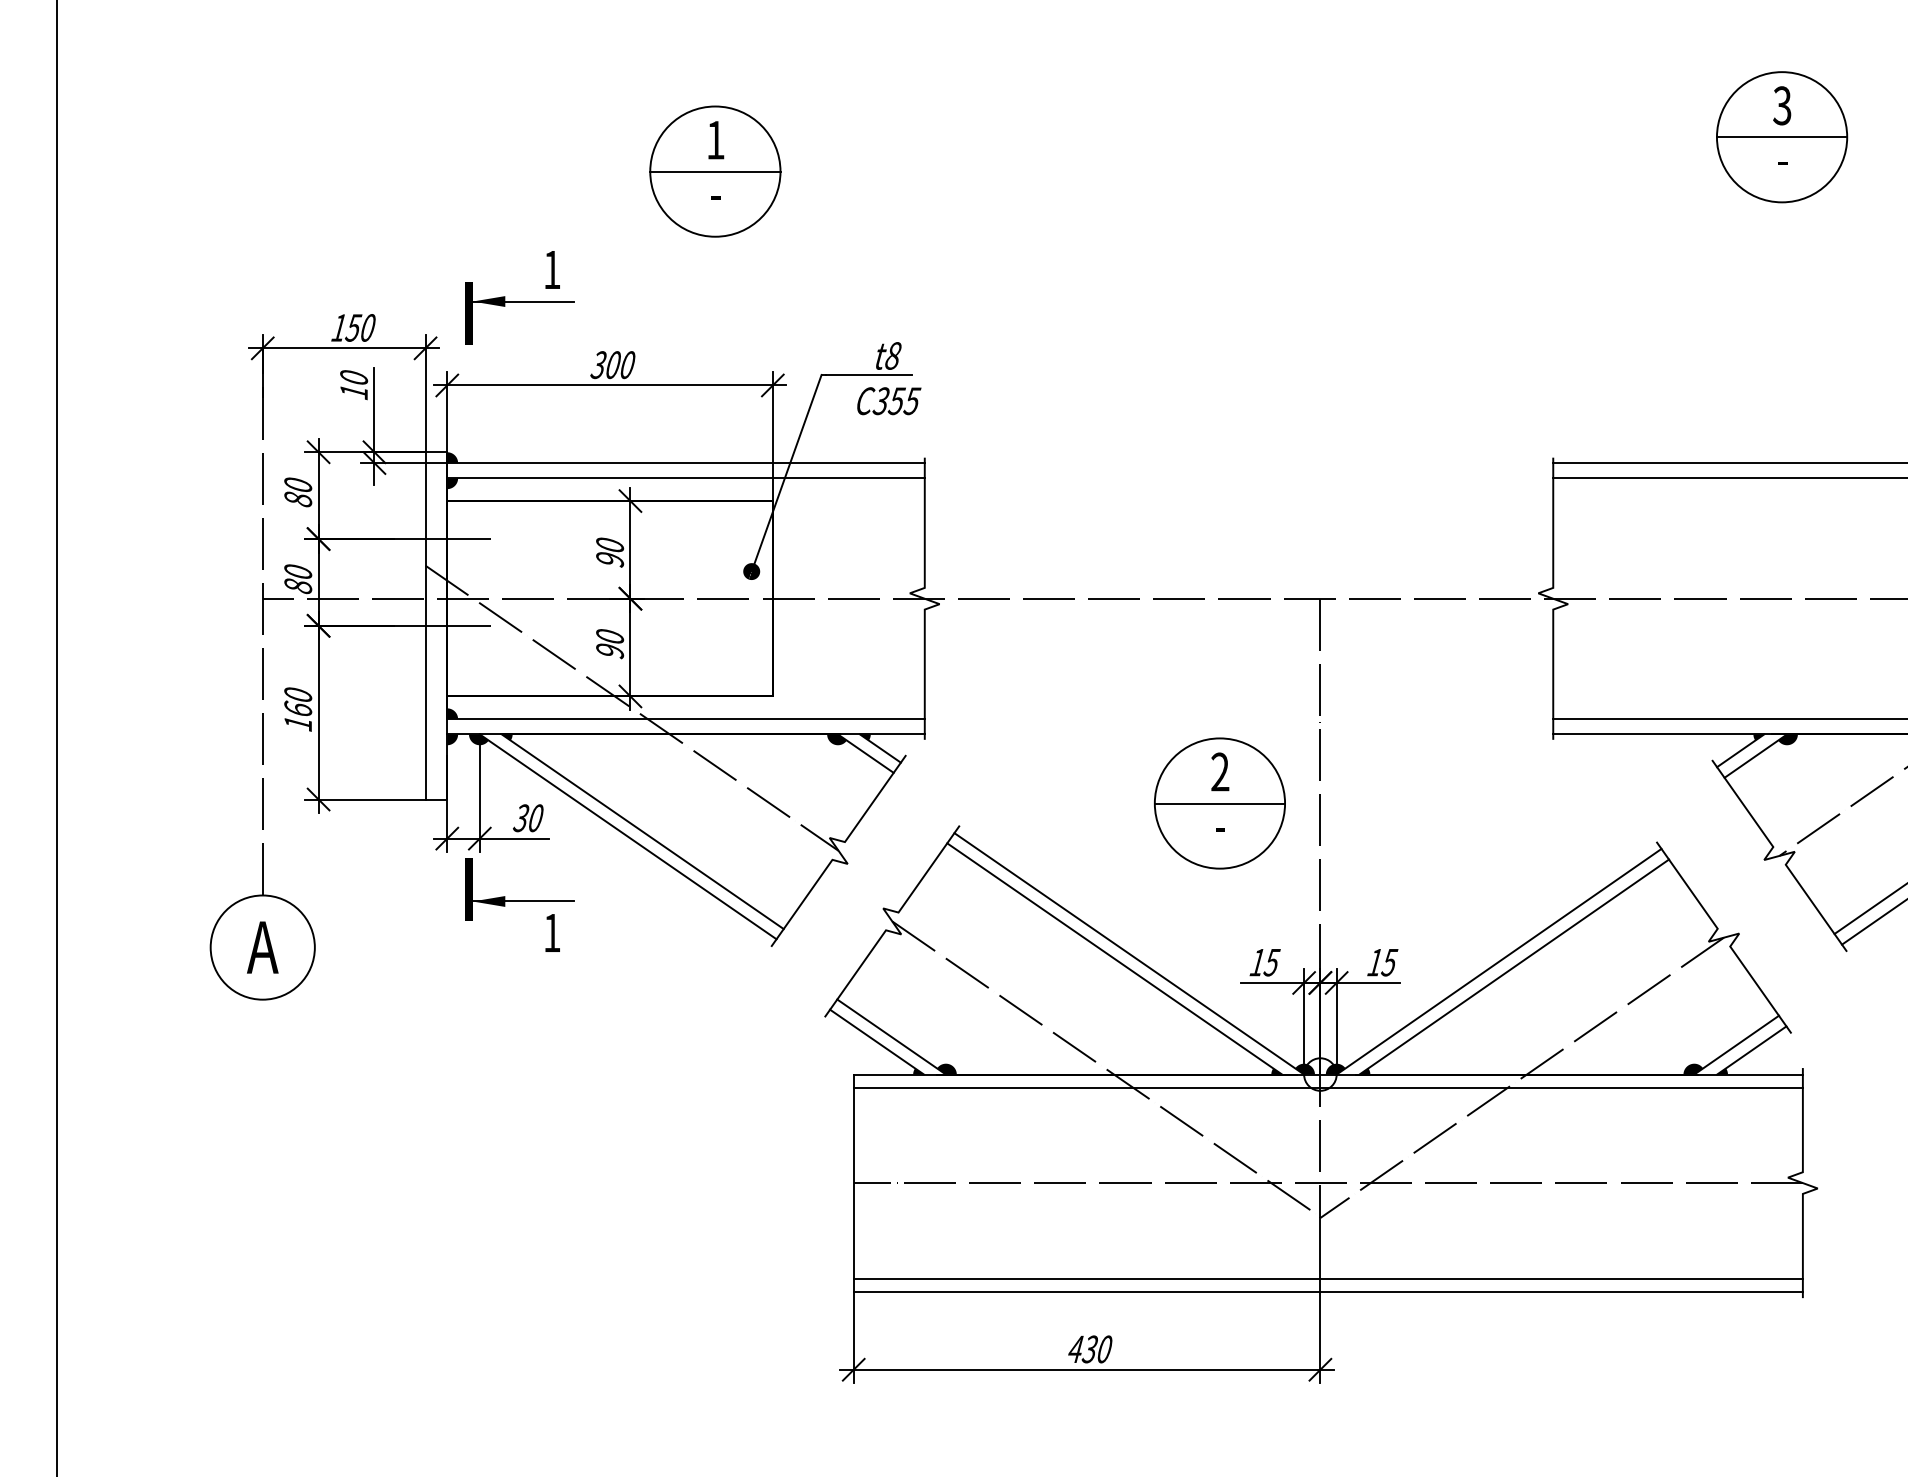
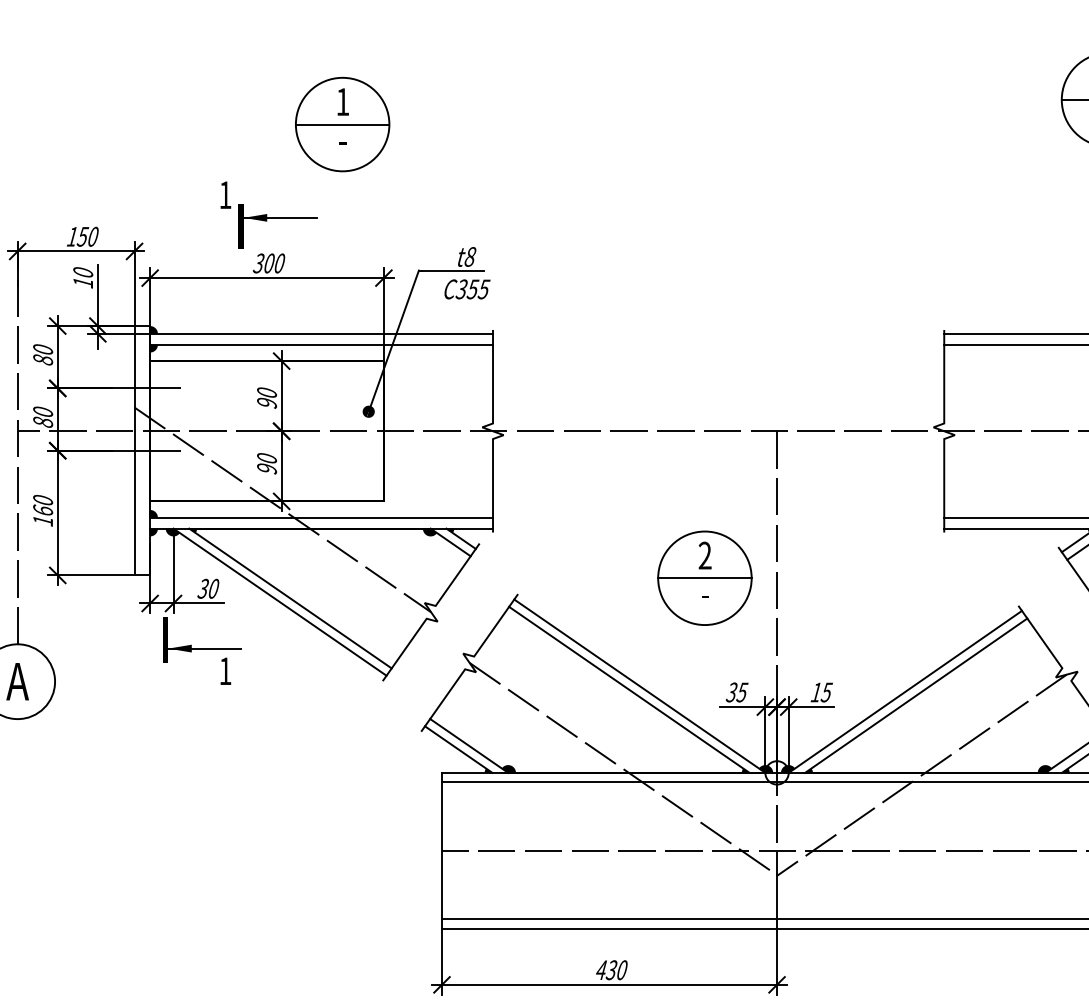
part: (519, 302) -> (277, 218), moved
text: (1257, 962) -> (731, 692), 15 -> 35

